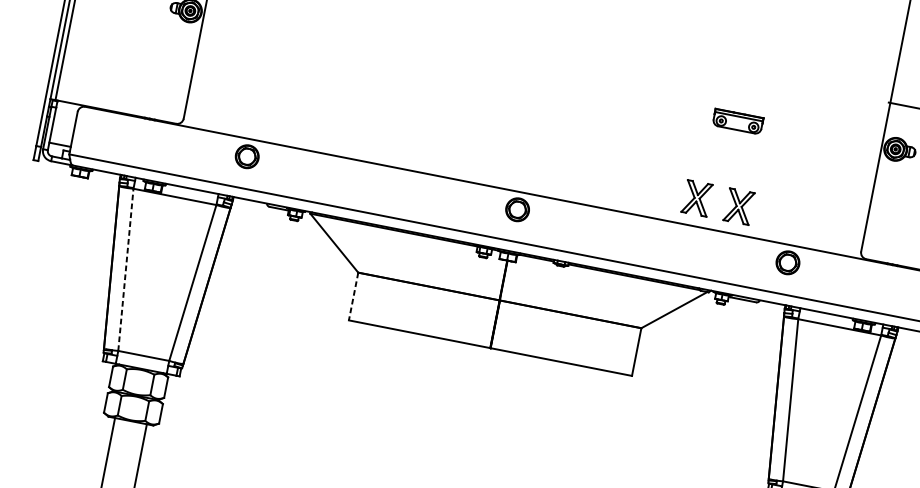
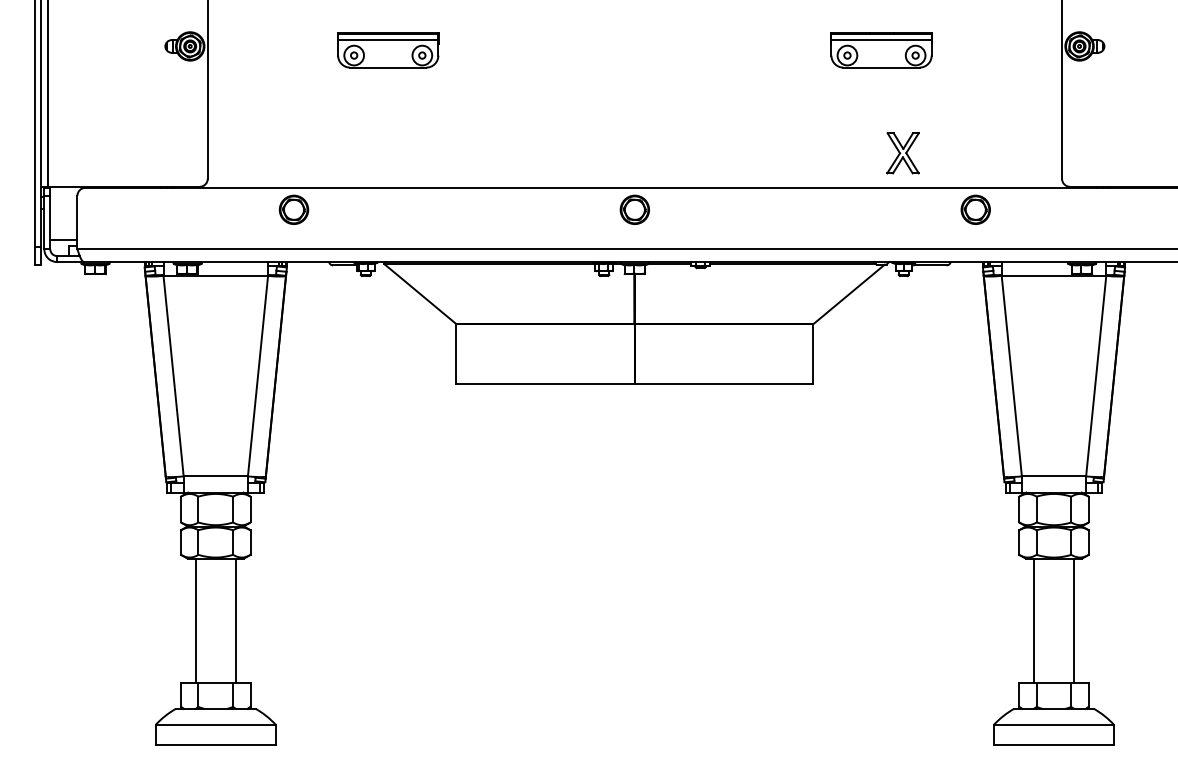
part: (347, 45) -> (388, 50), added
part: (737, 121) -> (881, 50), size x1.67
part: (696, 198) -> (849, 153), removed
line: (125, 270) -> (173, 376), dashed -> solid
line: (353, 296) -> (456, 354), dashed -> solid

